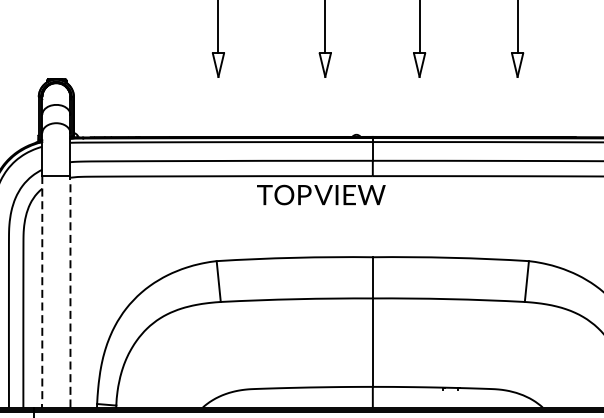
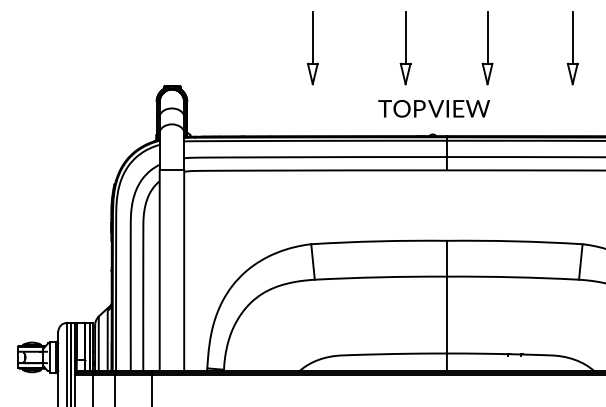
text: (320, 194) -> (433, 108), moved
line: (42, 291) -> (159, 270), dashed -> solid
line: (70, 291) -> (184, 270), dashed -> solid

